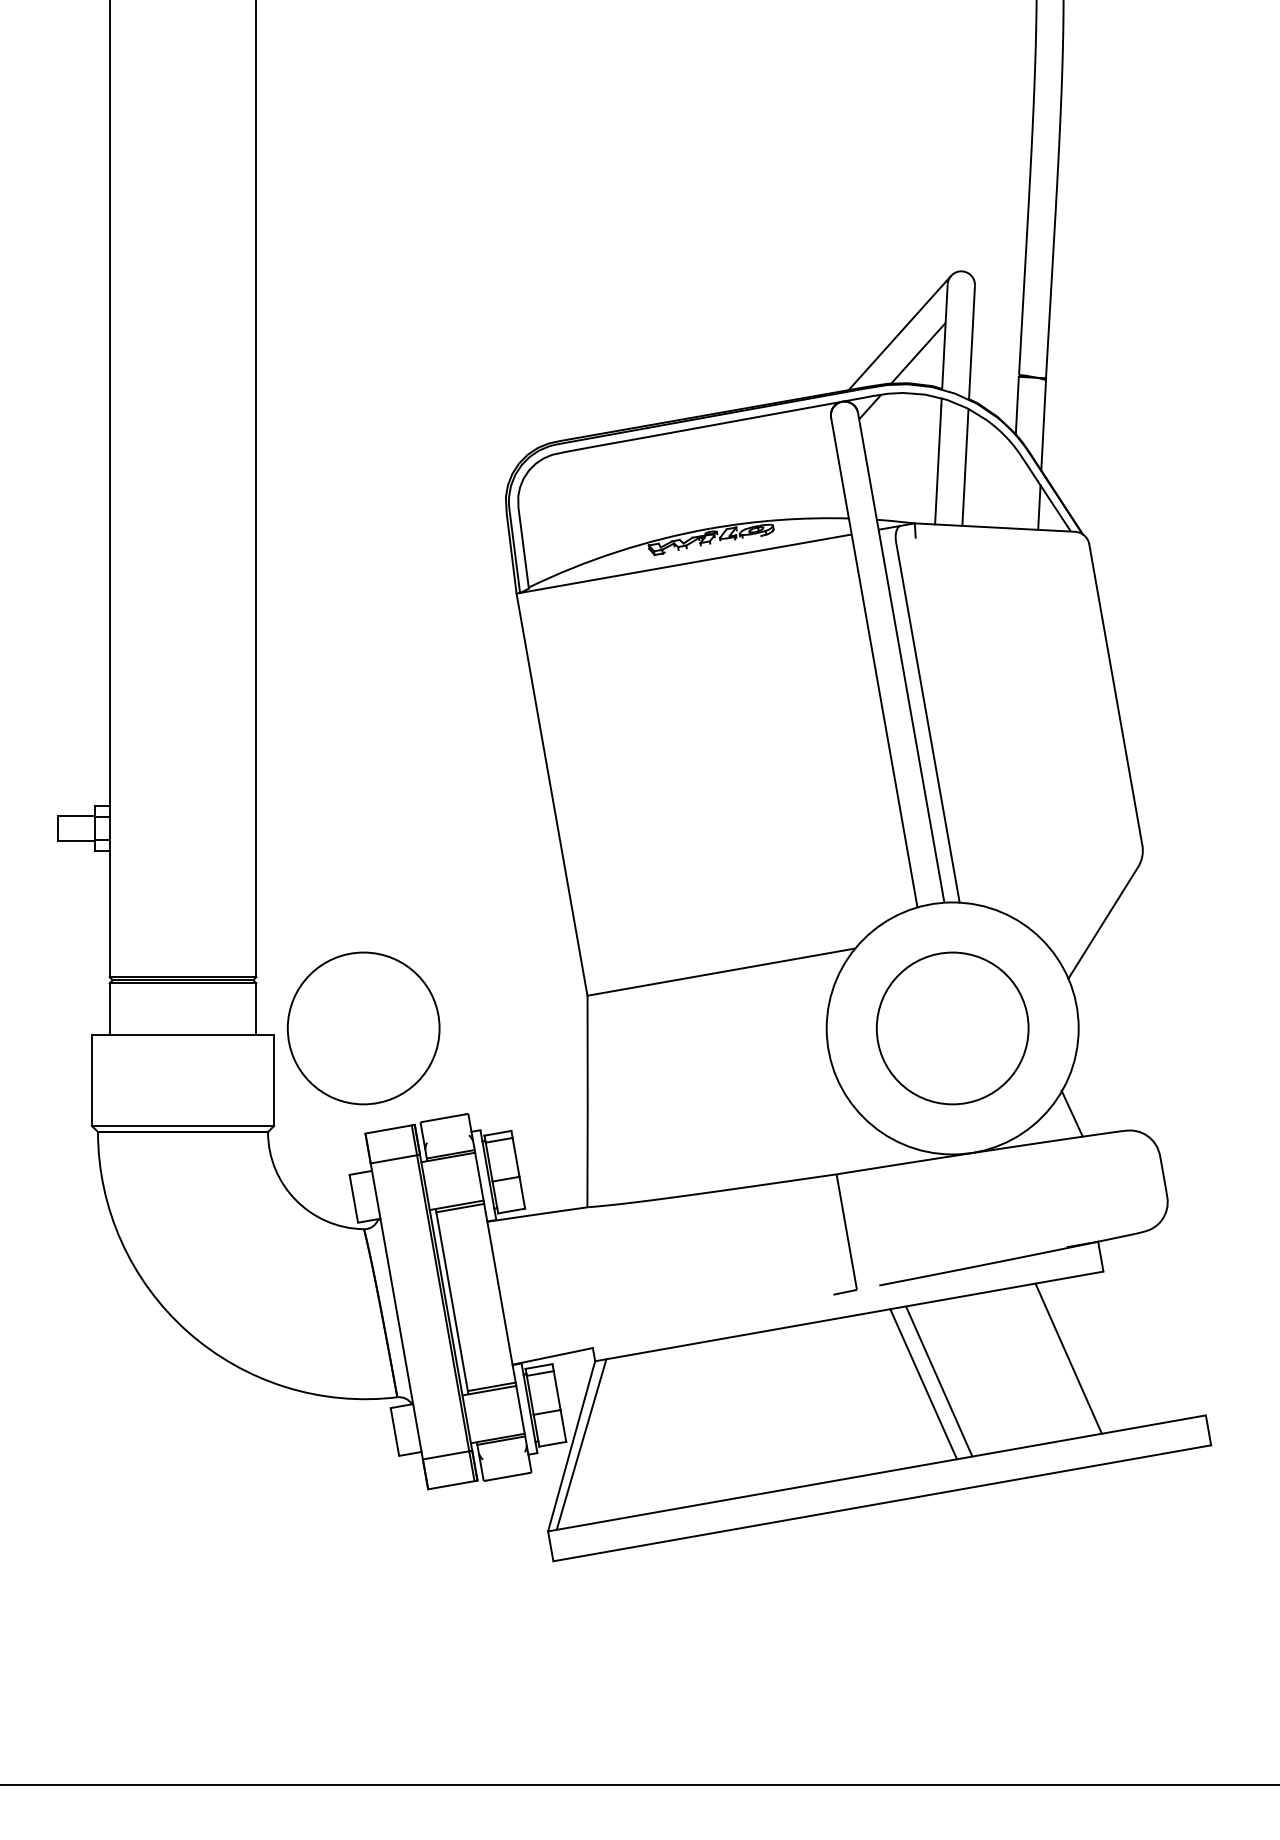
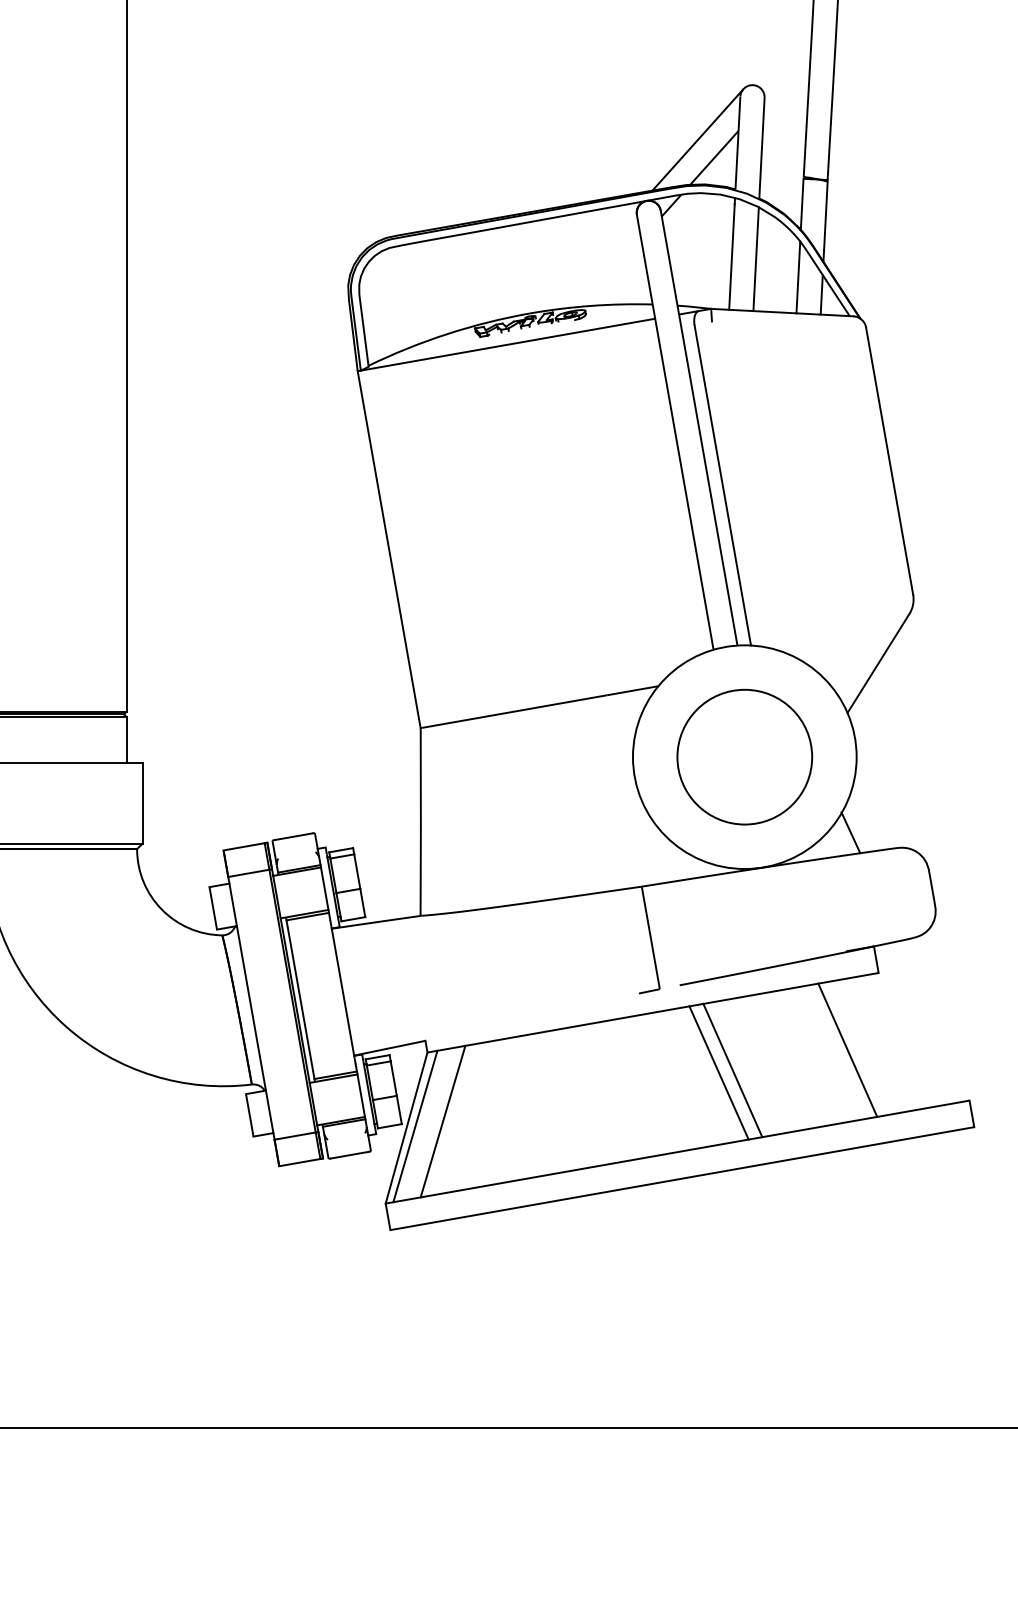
line: (1012, 487) -> (797, 277), added
circle: (363, 1028) -> (221, 757), removed
line: (612, 1438) -> (442, 1121), added

